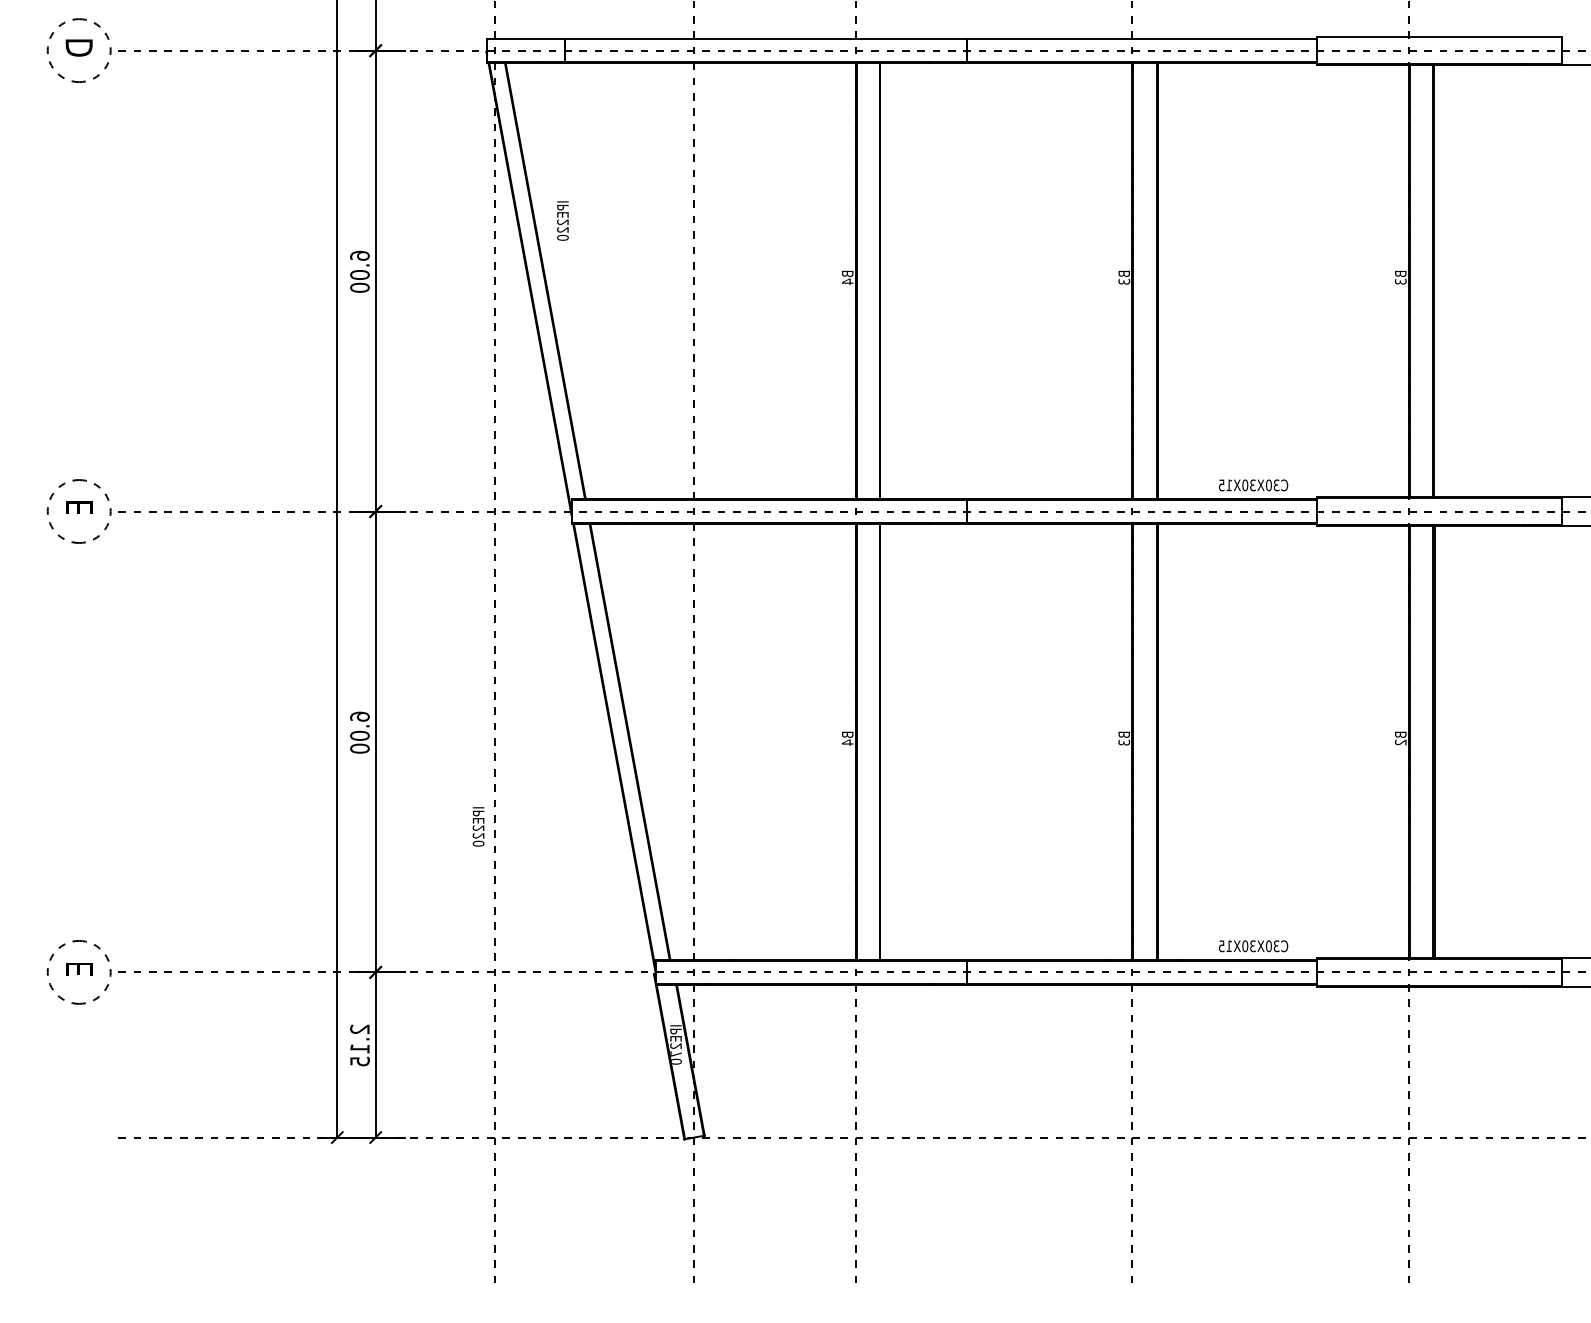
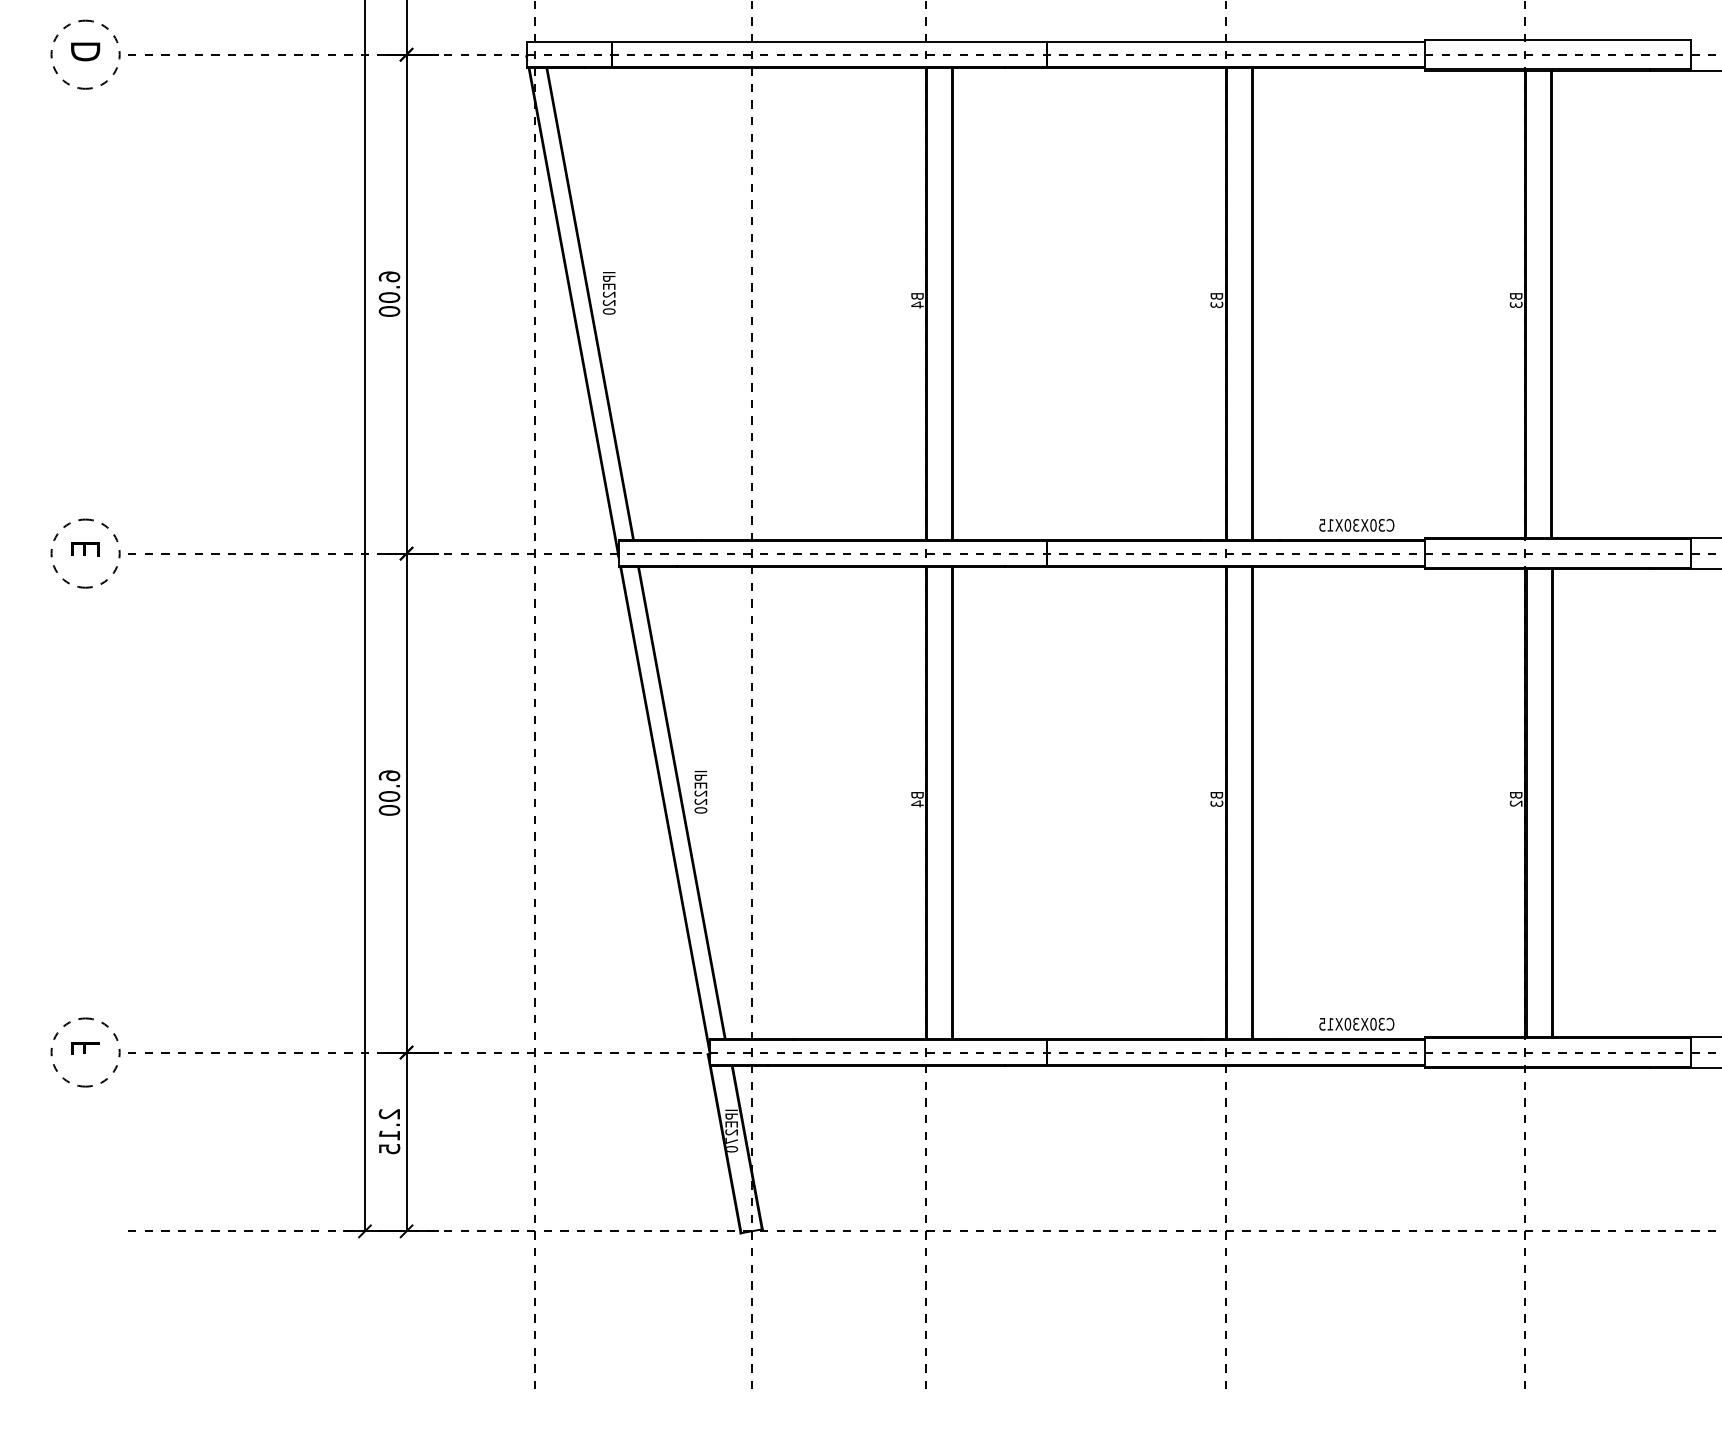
text: (562, 220) -> (608, 292), moved
text: (478, 826) -> (700, 791), moved
text: (79, 970) -> (85, 1050), E -> F

